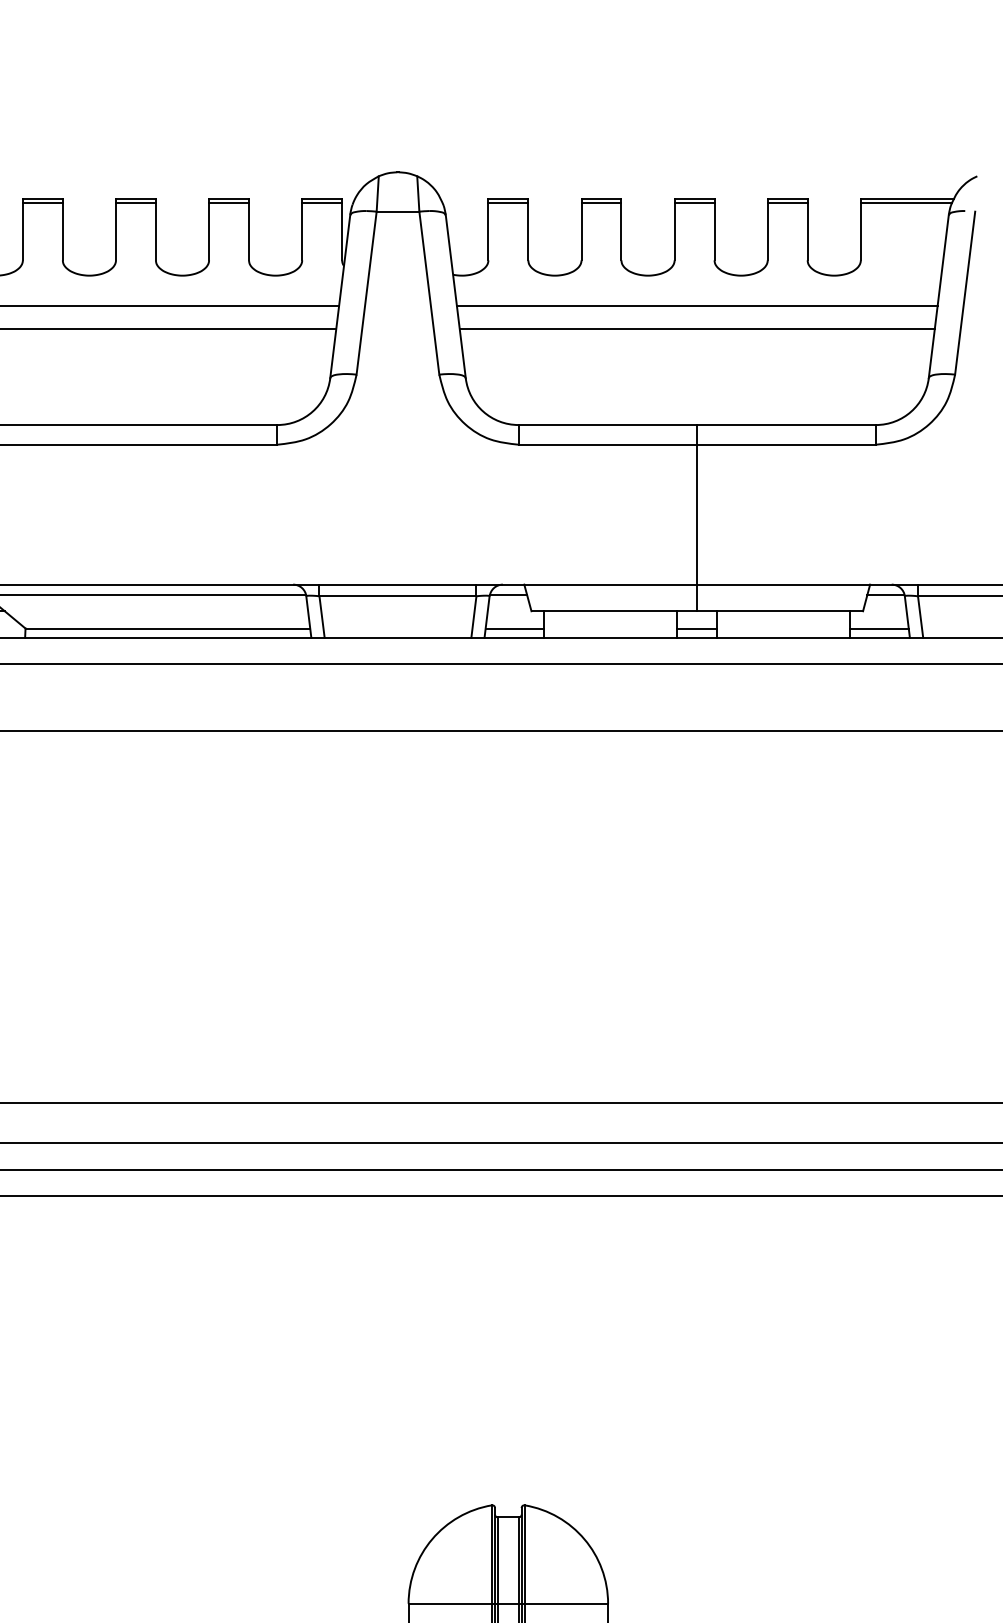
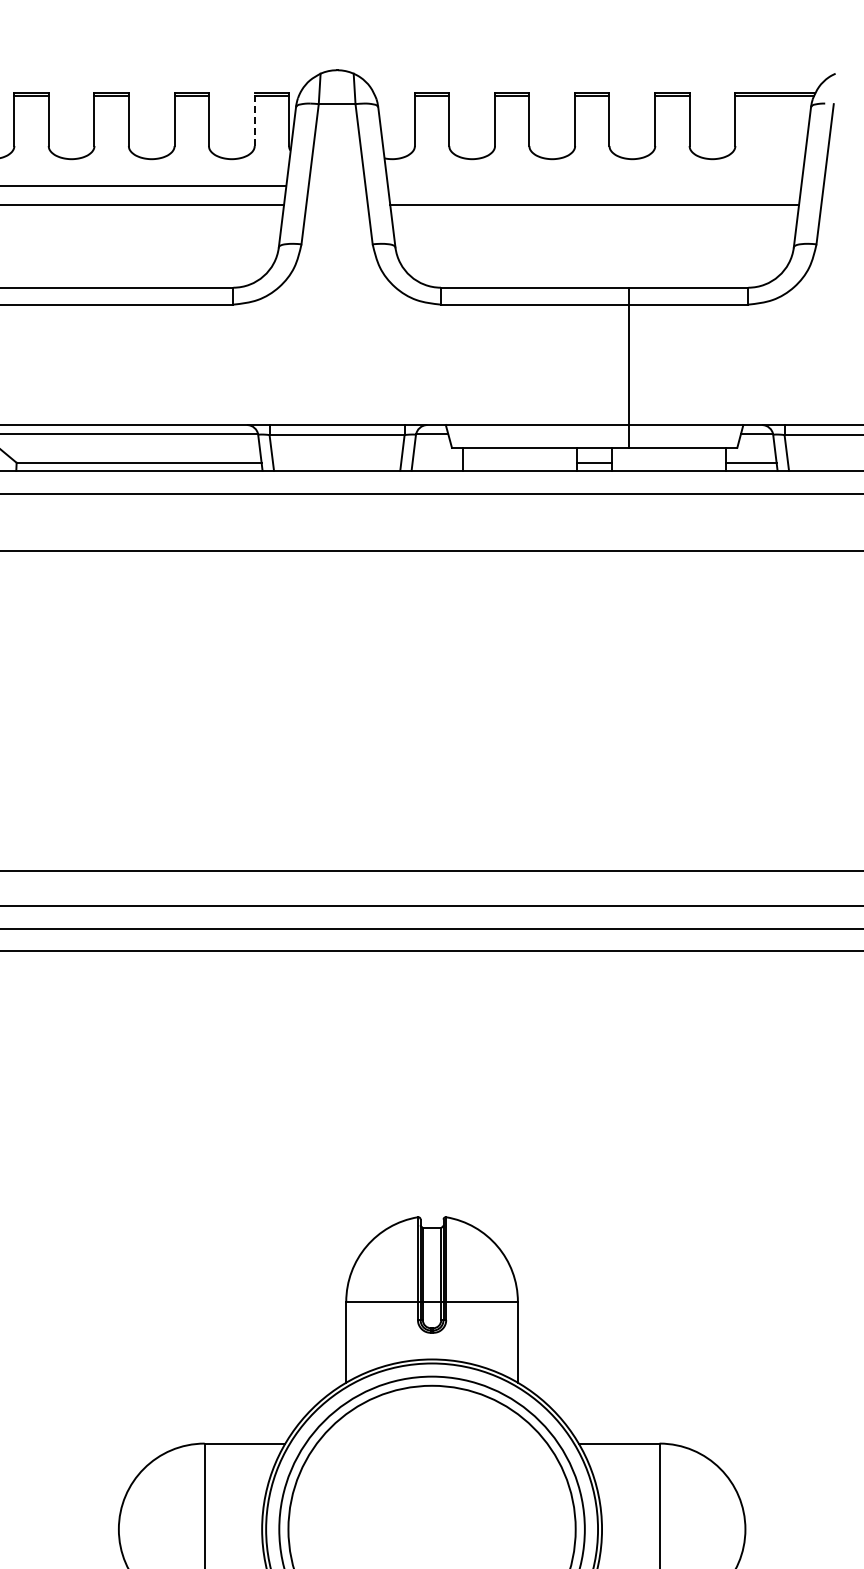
line: (301, 229) -> (254, 119), solid -> dashed
line: (697, 306) -> (594, 185), removed
line: (697, 517) -> (628, 367), moved
line: (514, 628) -> (437, 462), removed

